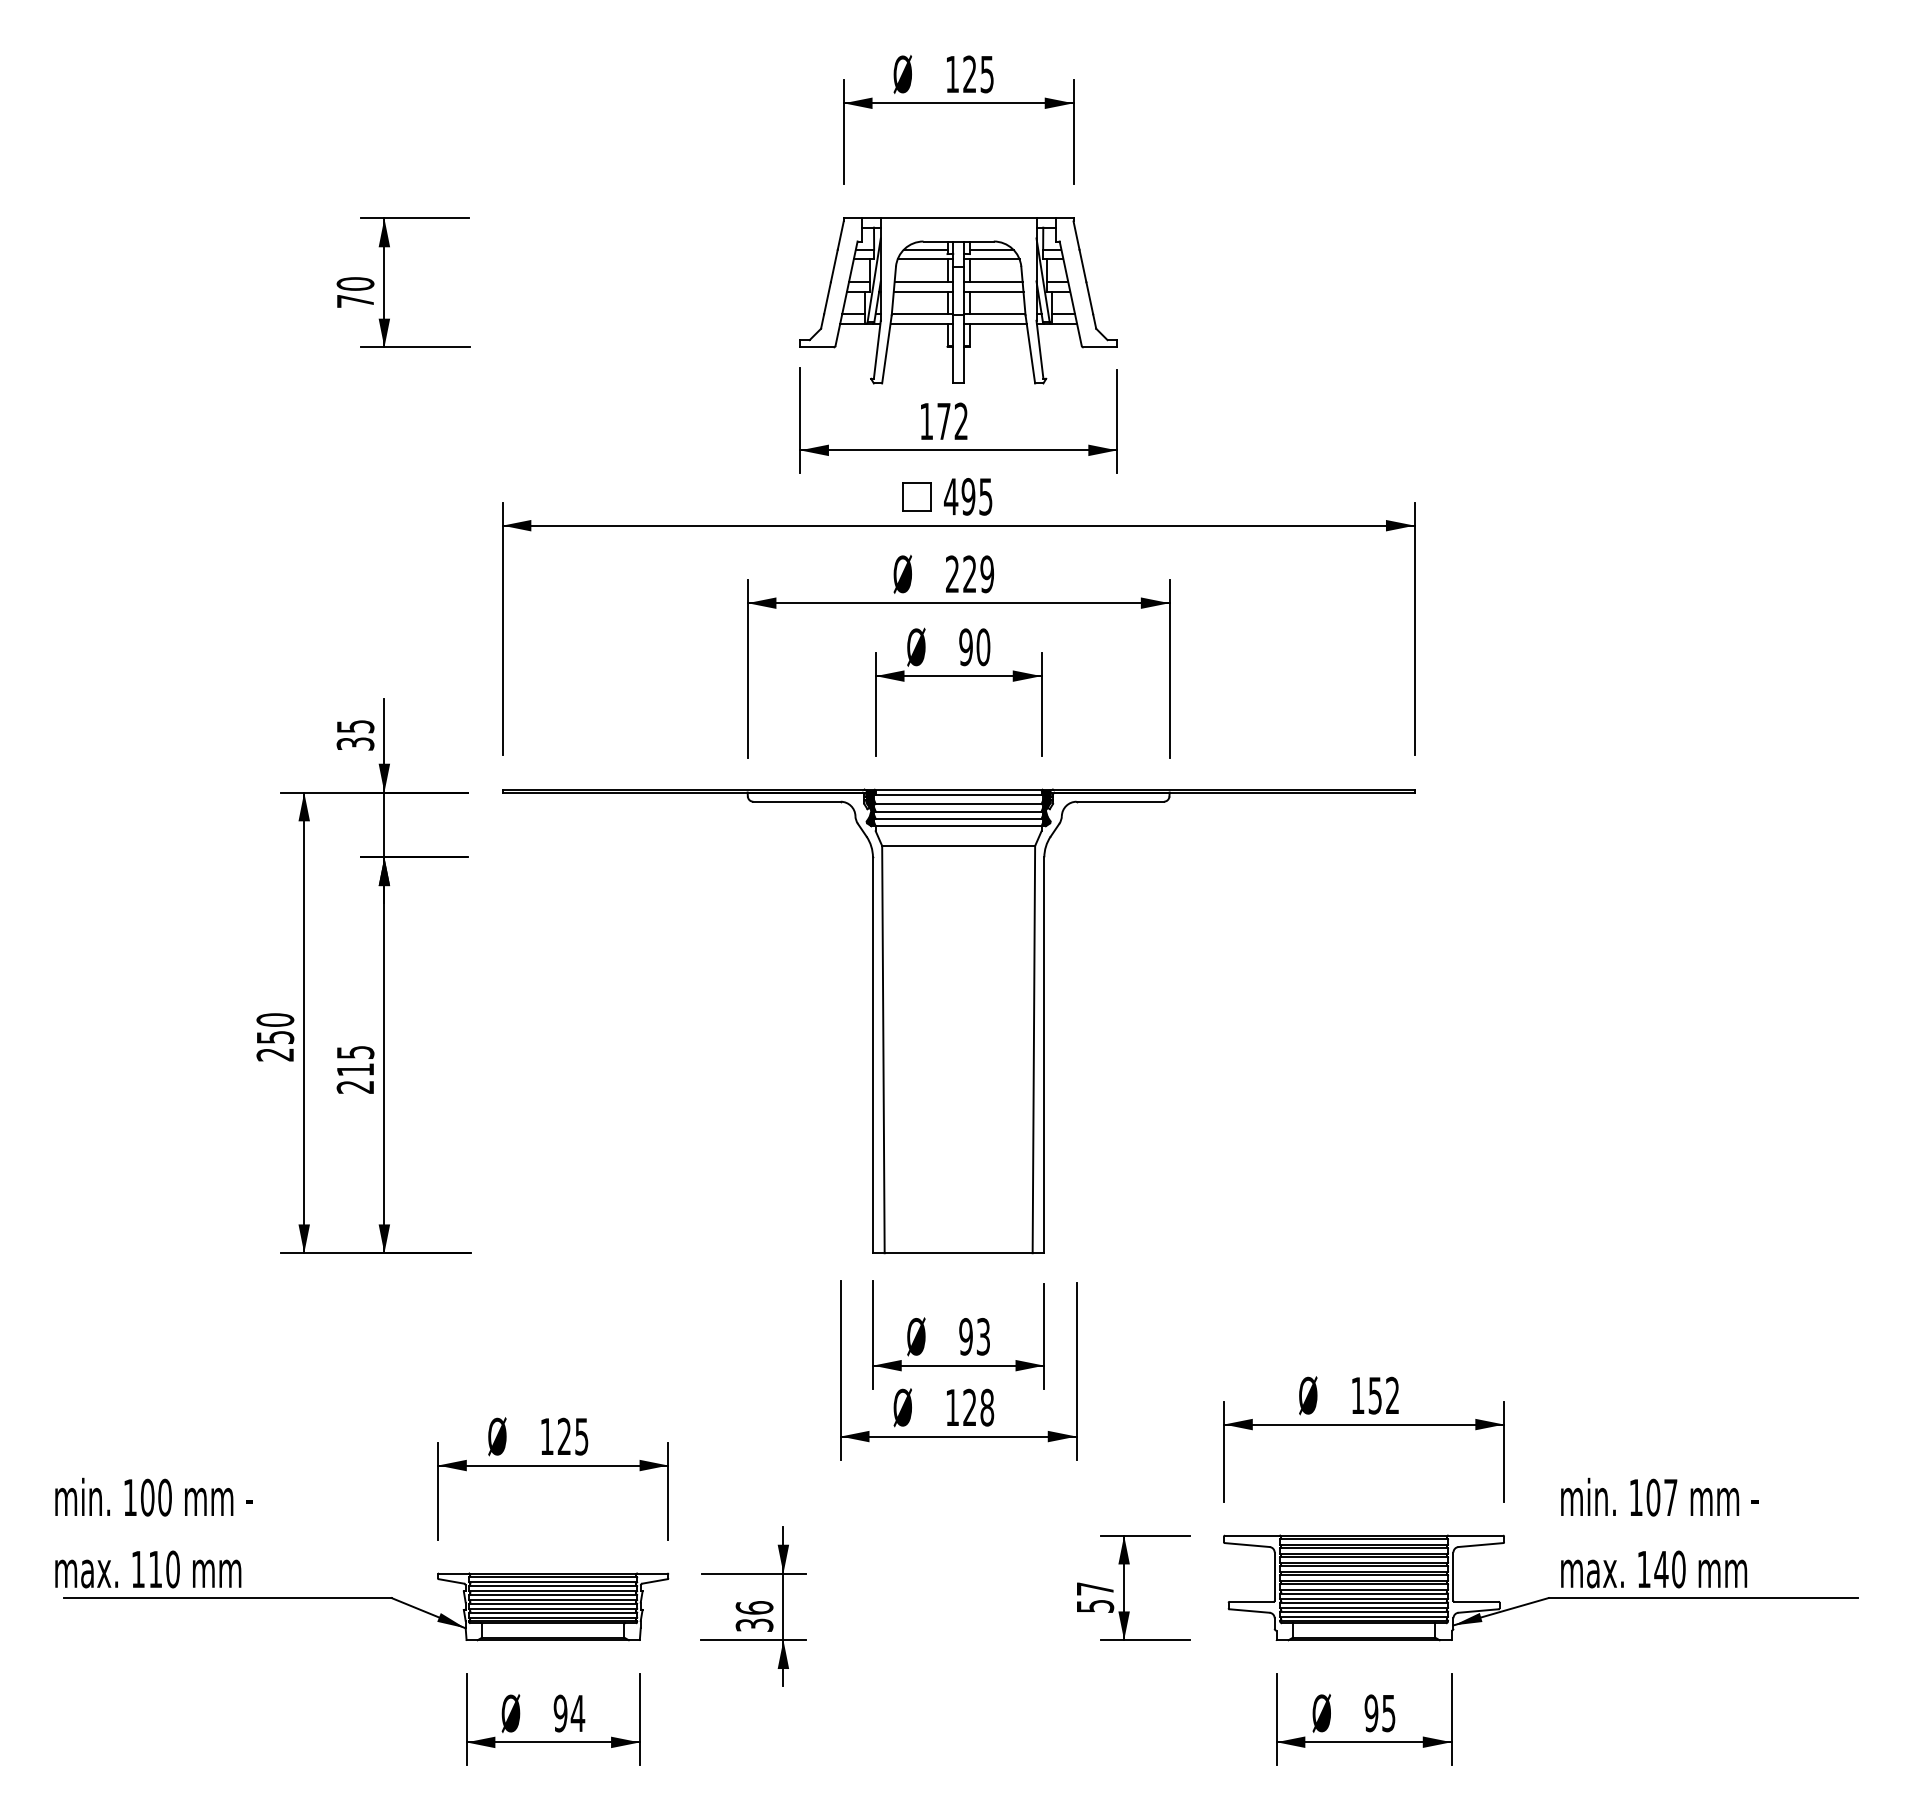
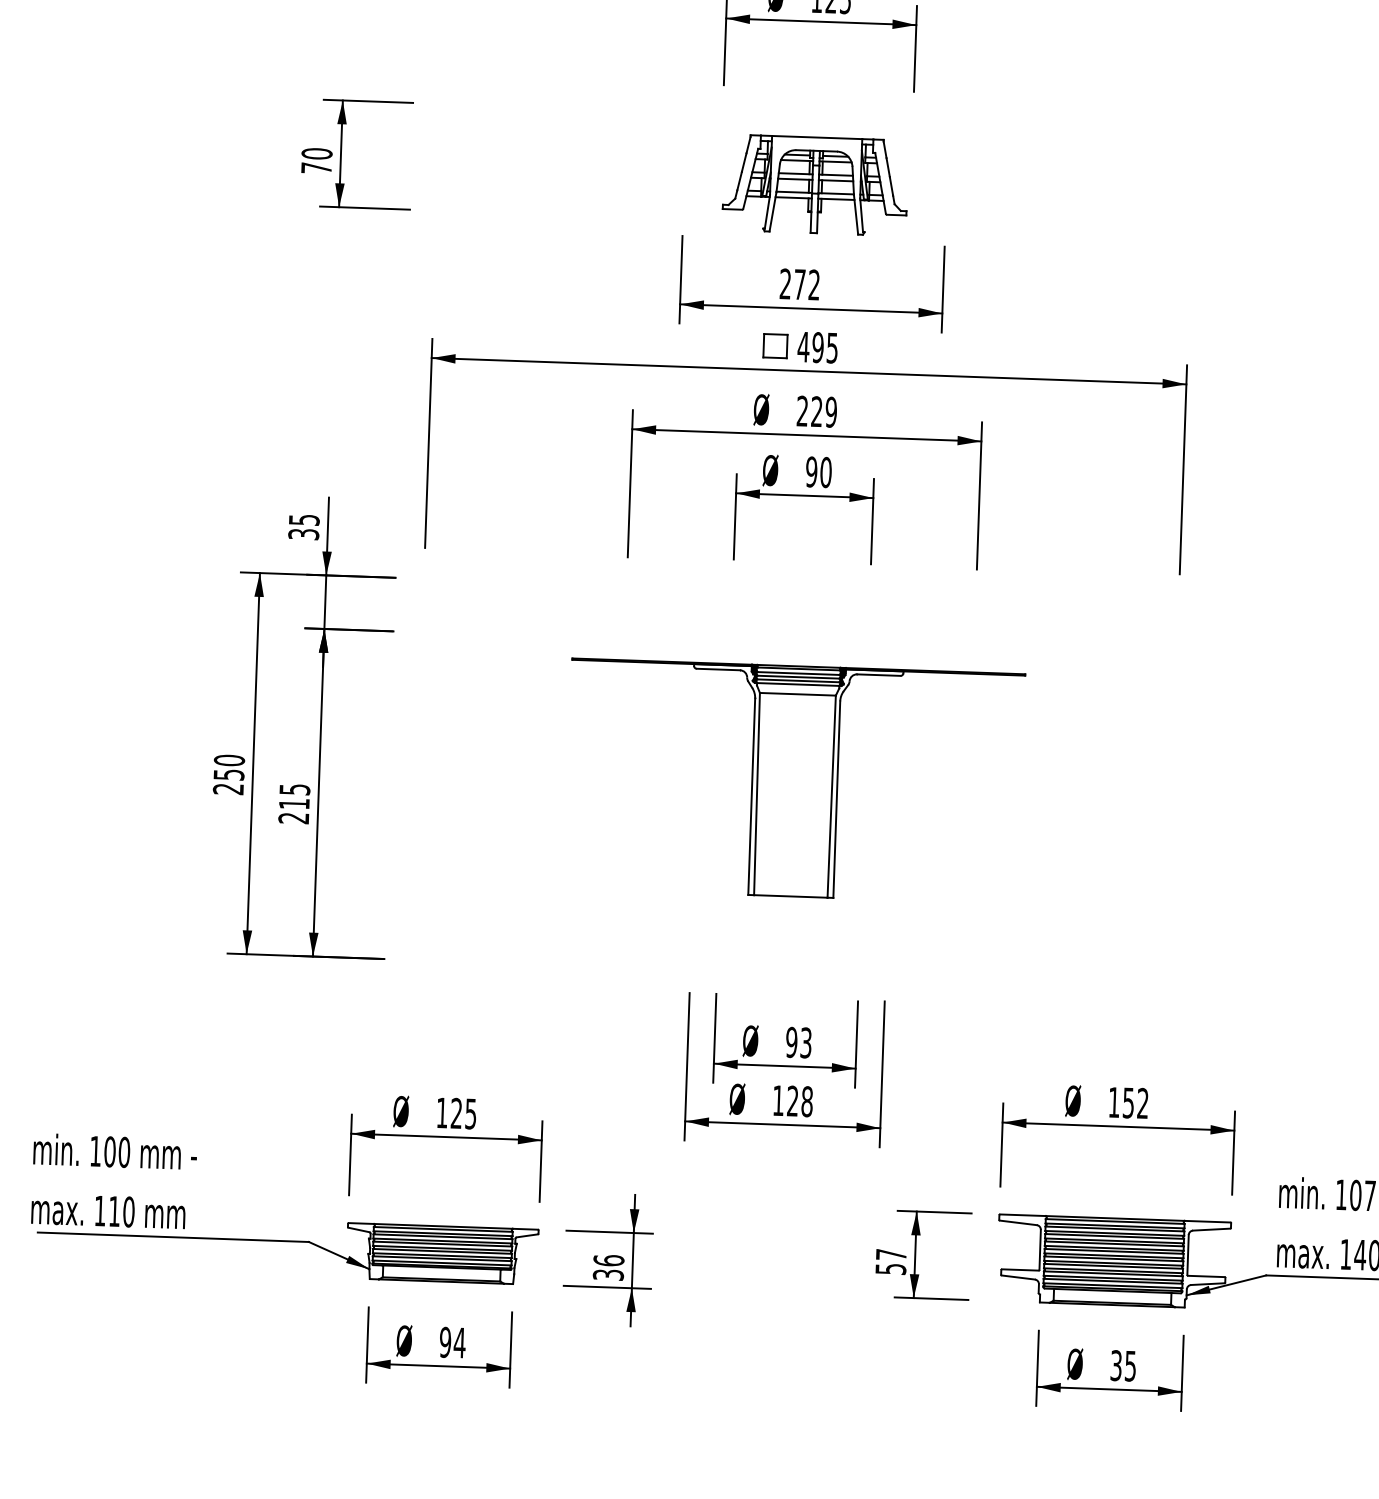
part: (958, 300) -> (815, 184), size x0.7
text: (926, 420) -> (785, 283), 172 -> 272
part: (958, 1021) -> (794, 781), size x0.6
text: (1371, 1713) -> (1116, 1365), 95 -> 35

